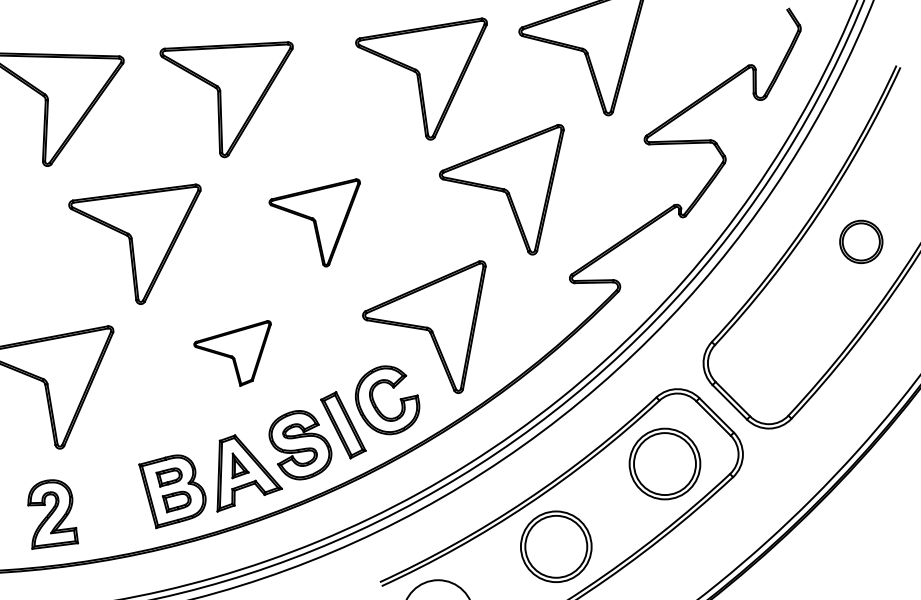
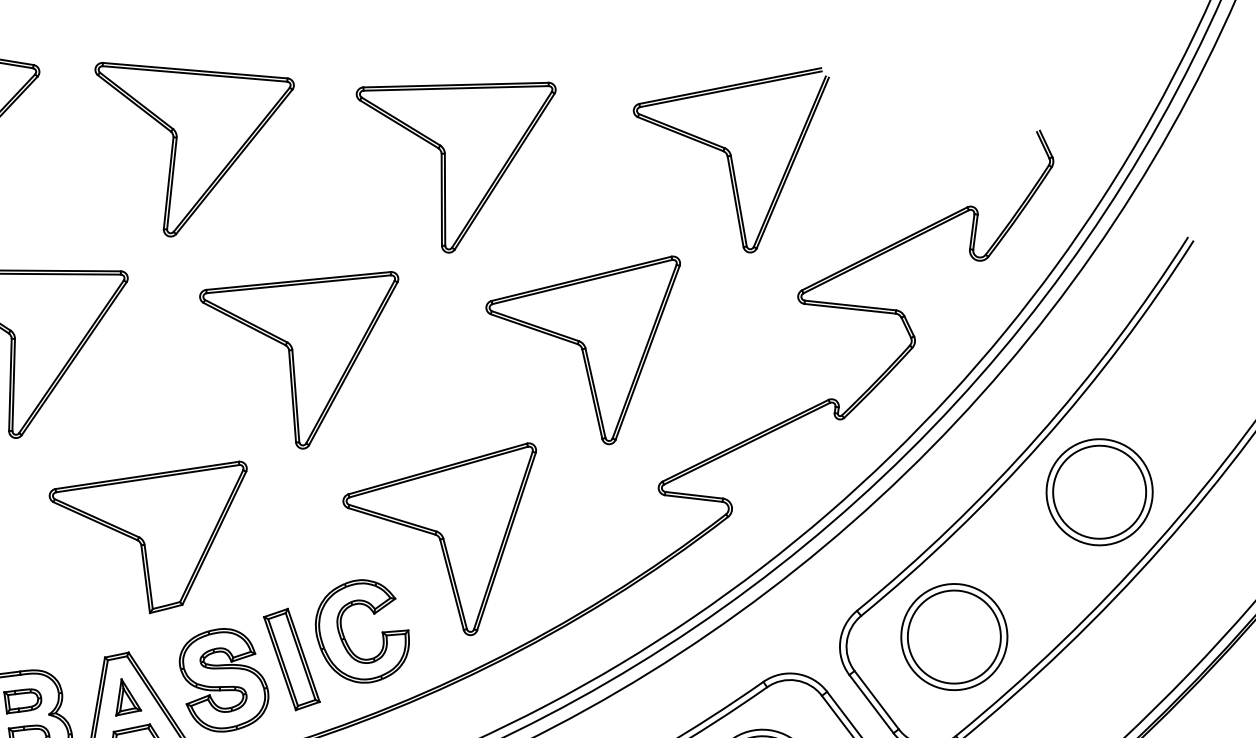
part: (421, 78) -> (446, 159), moved
part: (314, 222) -> (290, 351), size x1.43
part: (861, 241) -> (1100, 491), size x1.67
part: (778, 350) -> (954, 636), added
part: (232, 353) -> (141, 530), size x1.67

